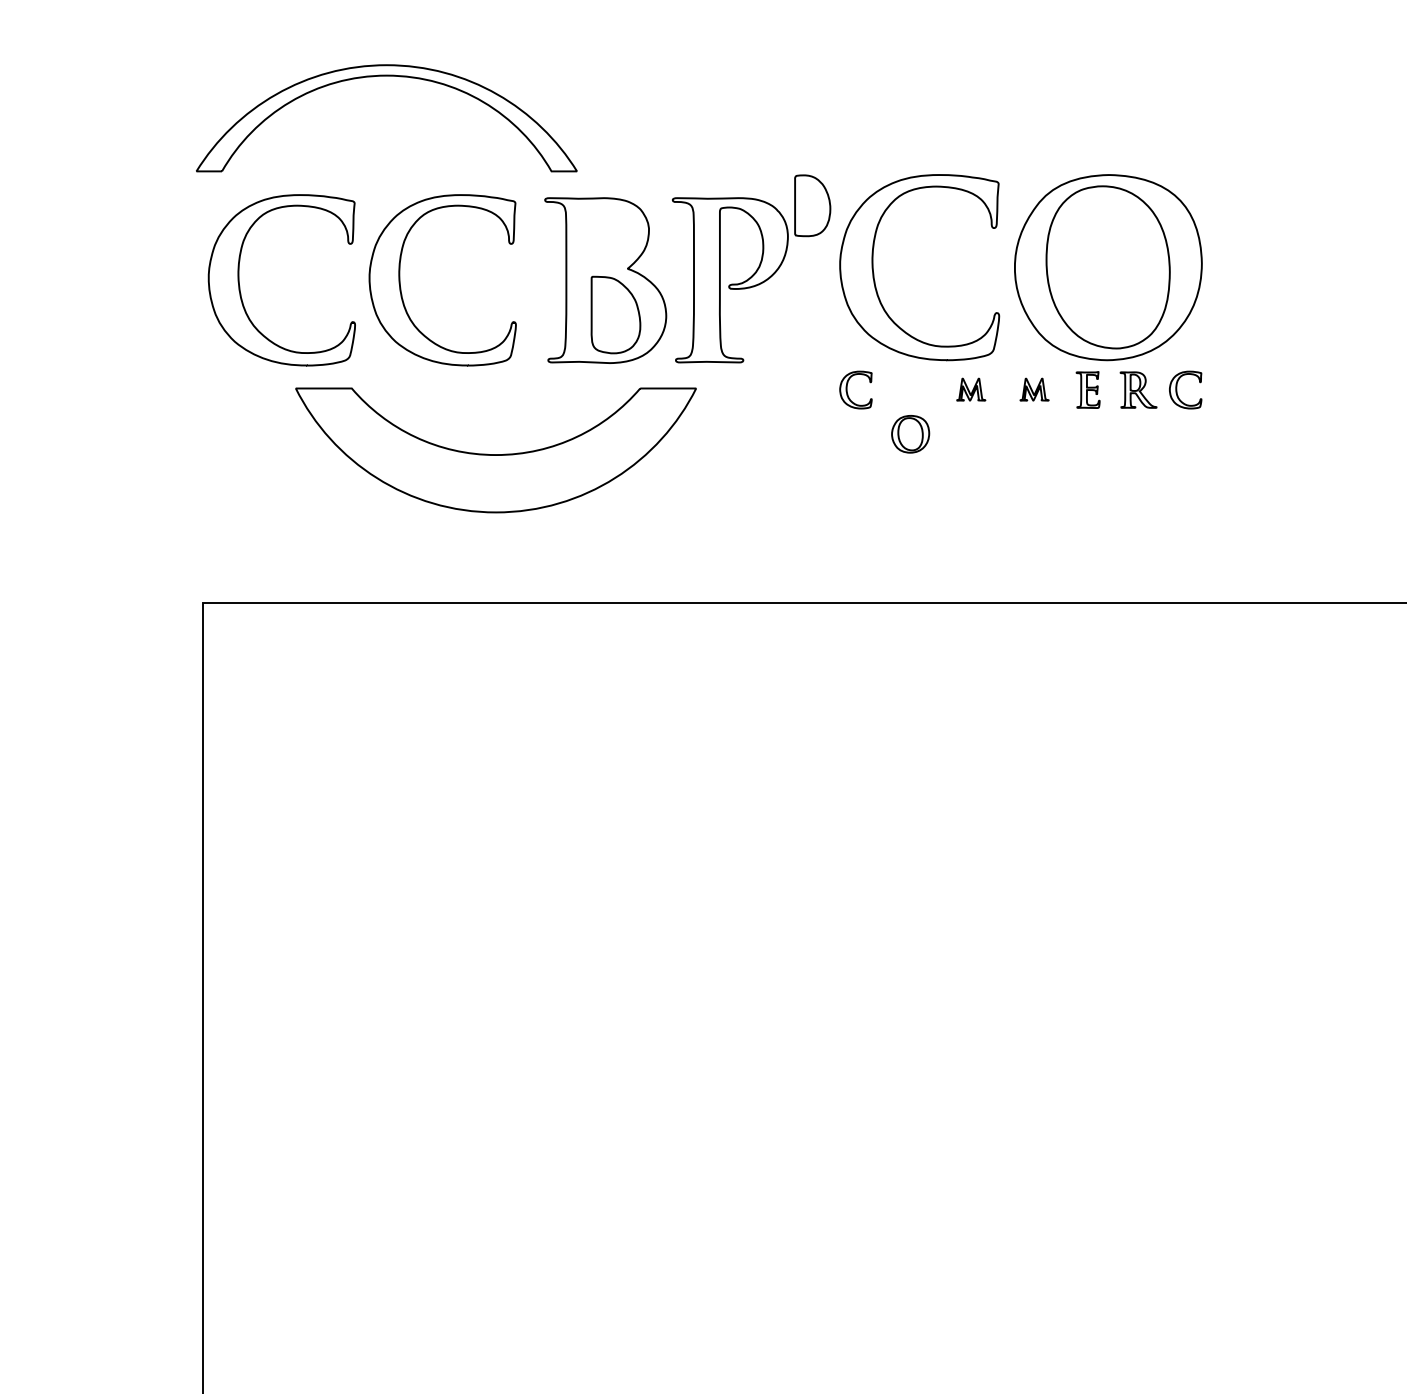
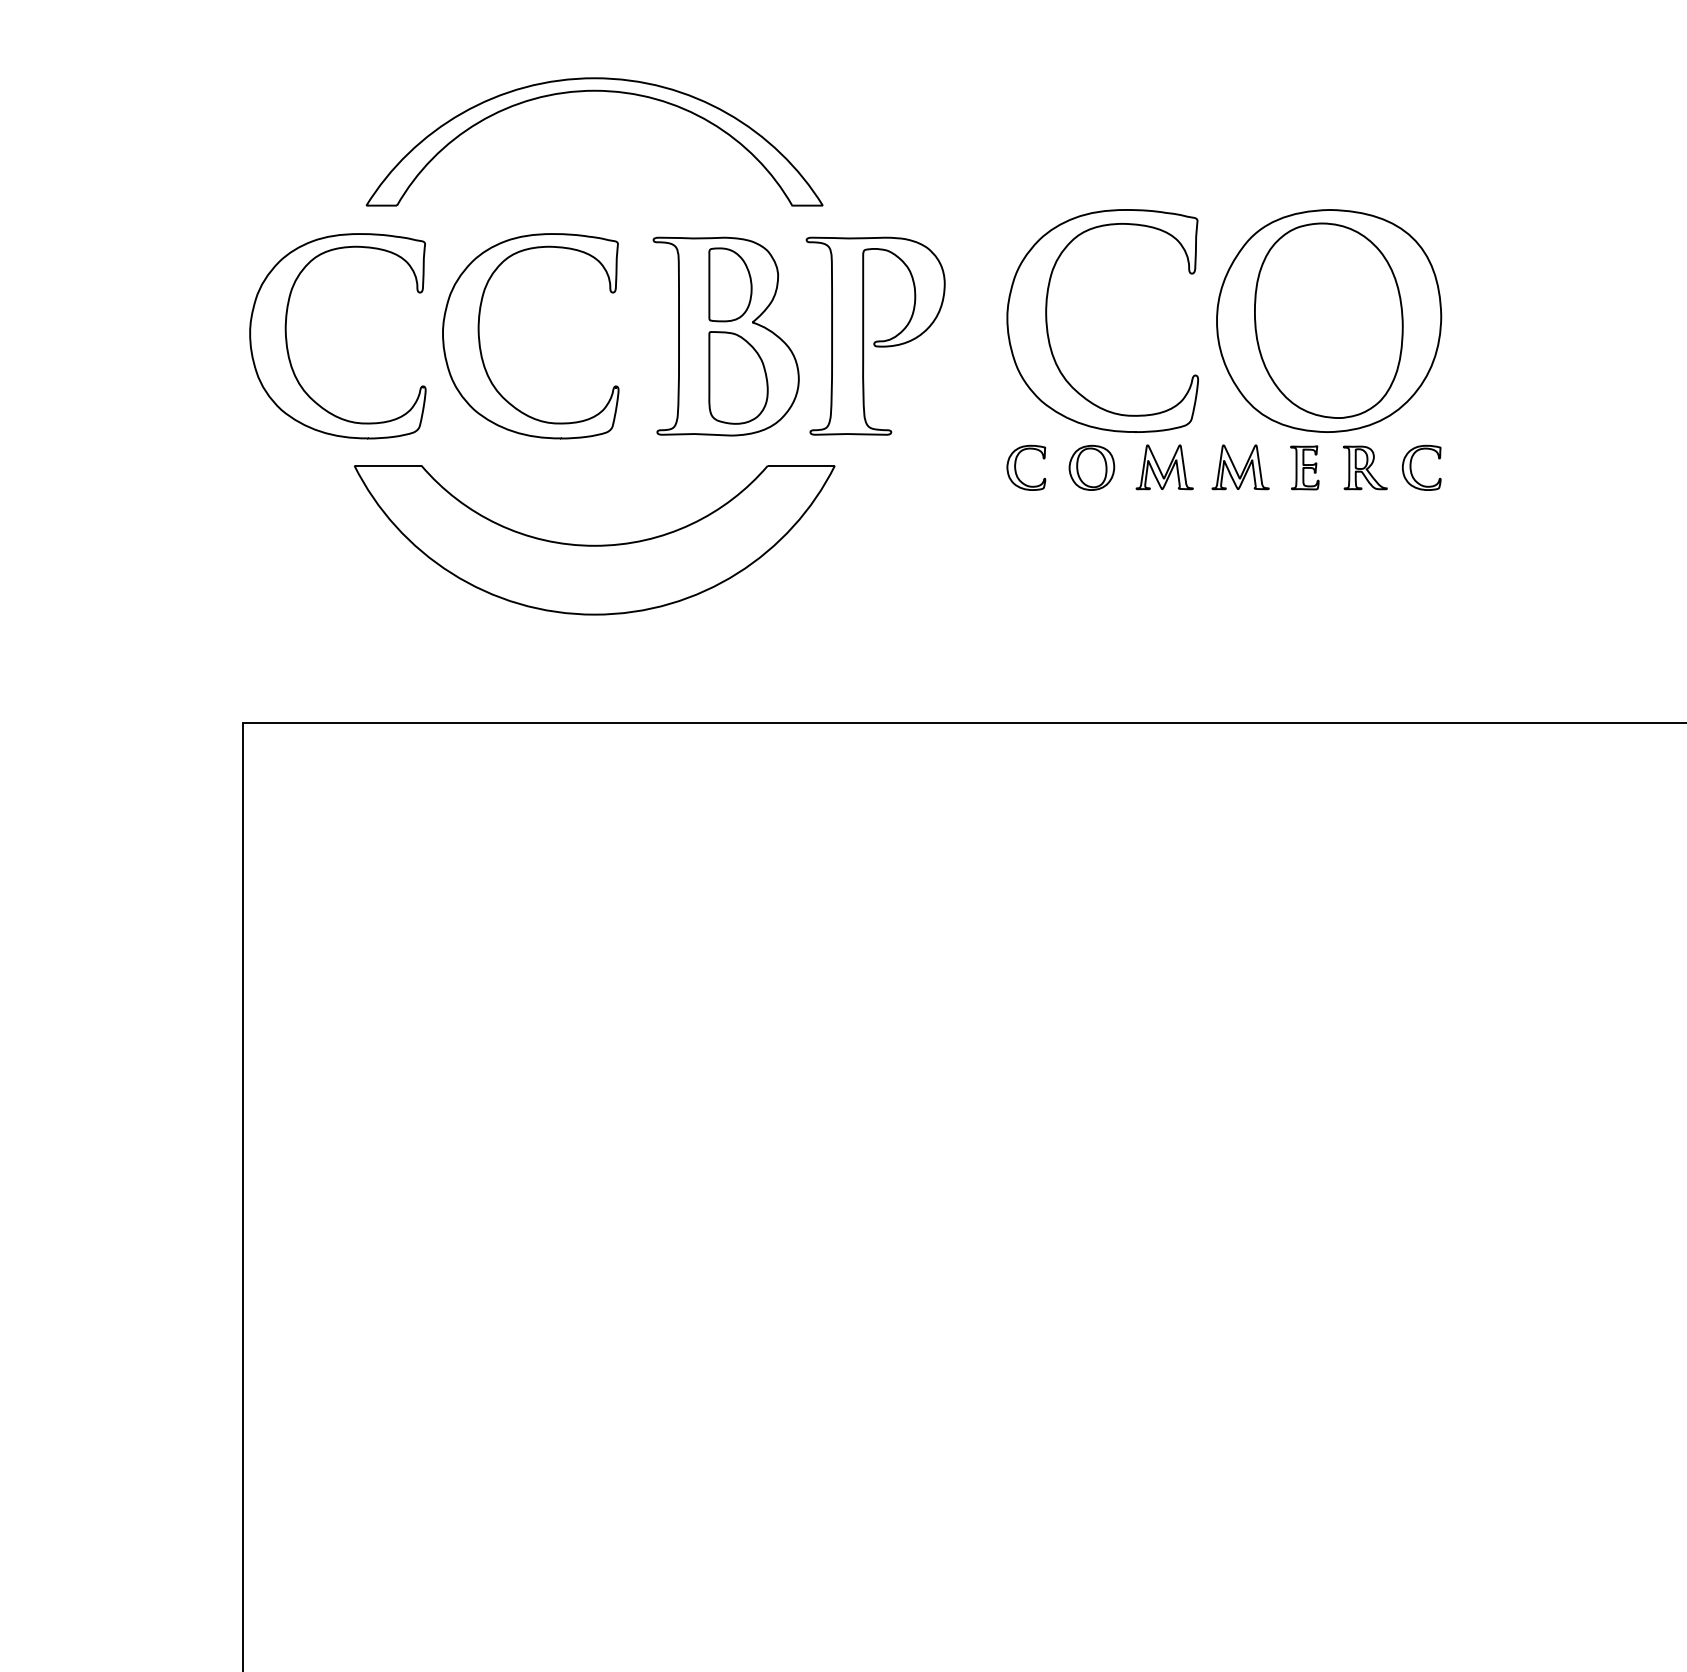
part: (386, 76) -> (594, 91), moved
part: (812, 205) -> (730, 284), moved
part: (971, 389) -> (1164, 467), size x1.67
part: (1034, 389) -> (1240, 467), size x1.67
part: (910, 433) -> (1091, 467), moved

